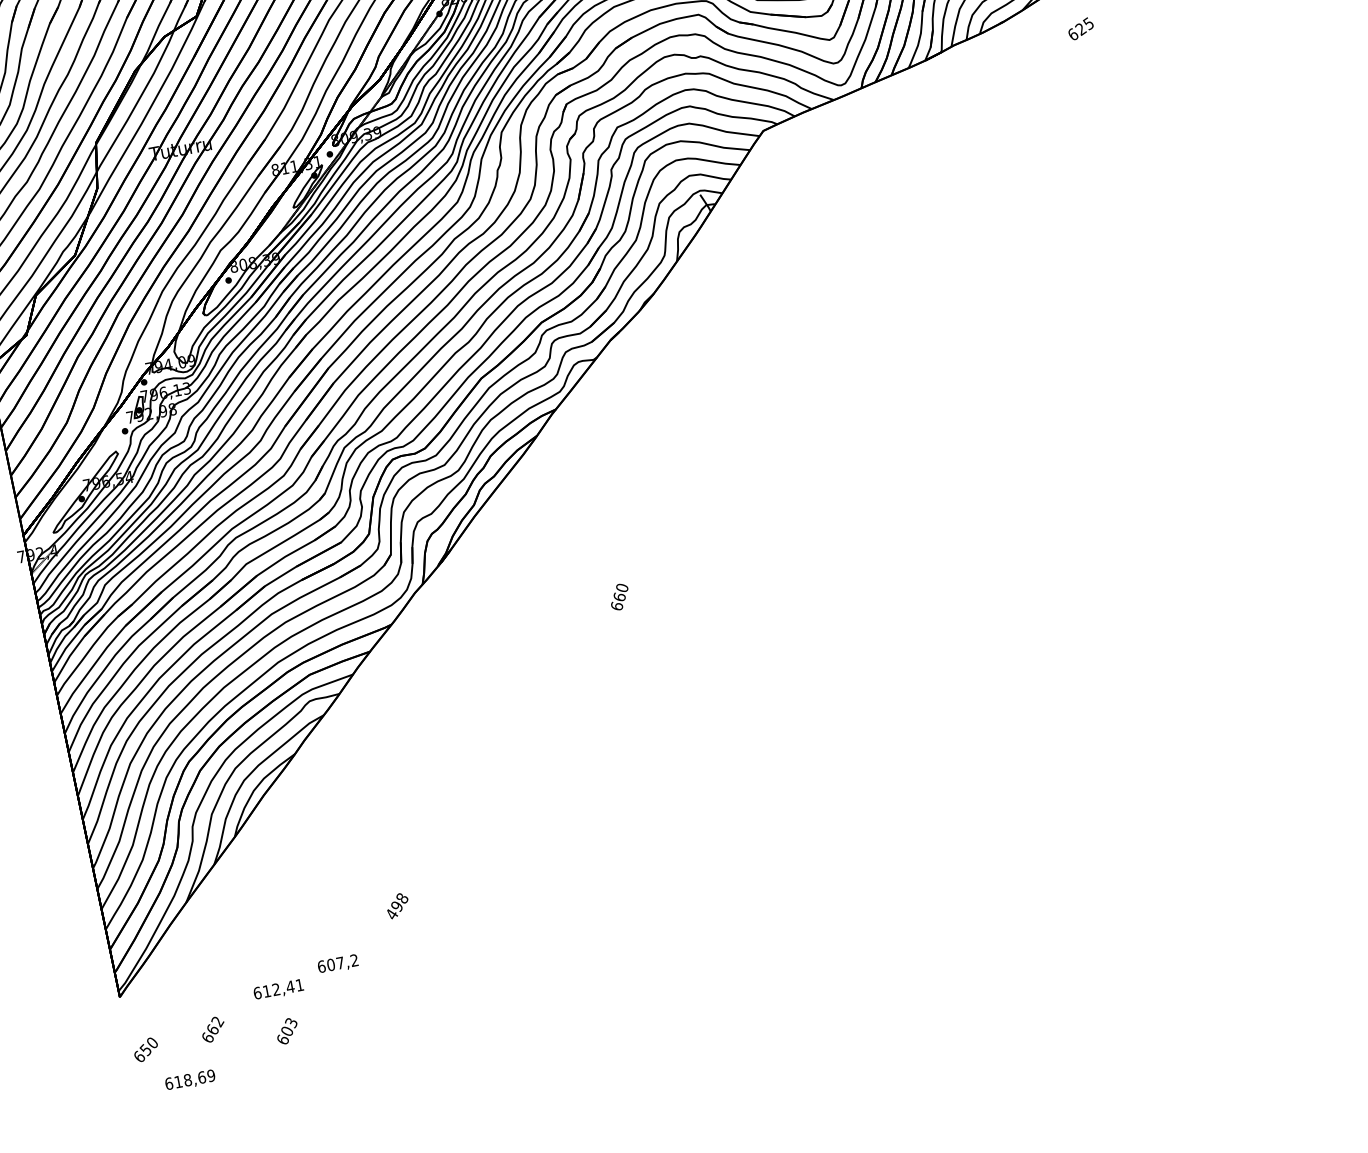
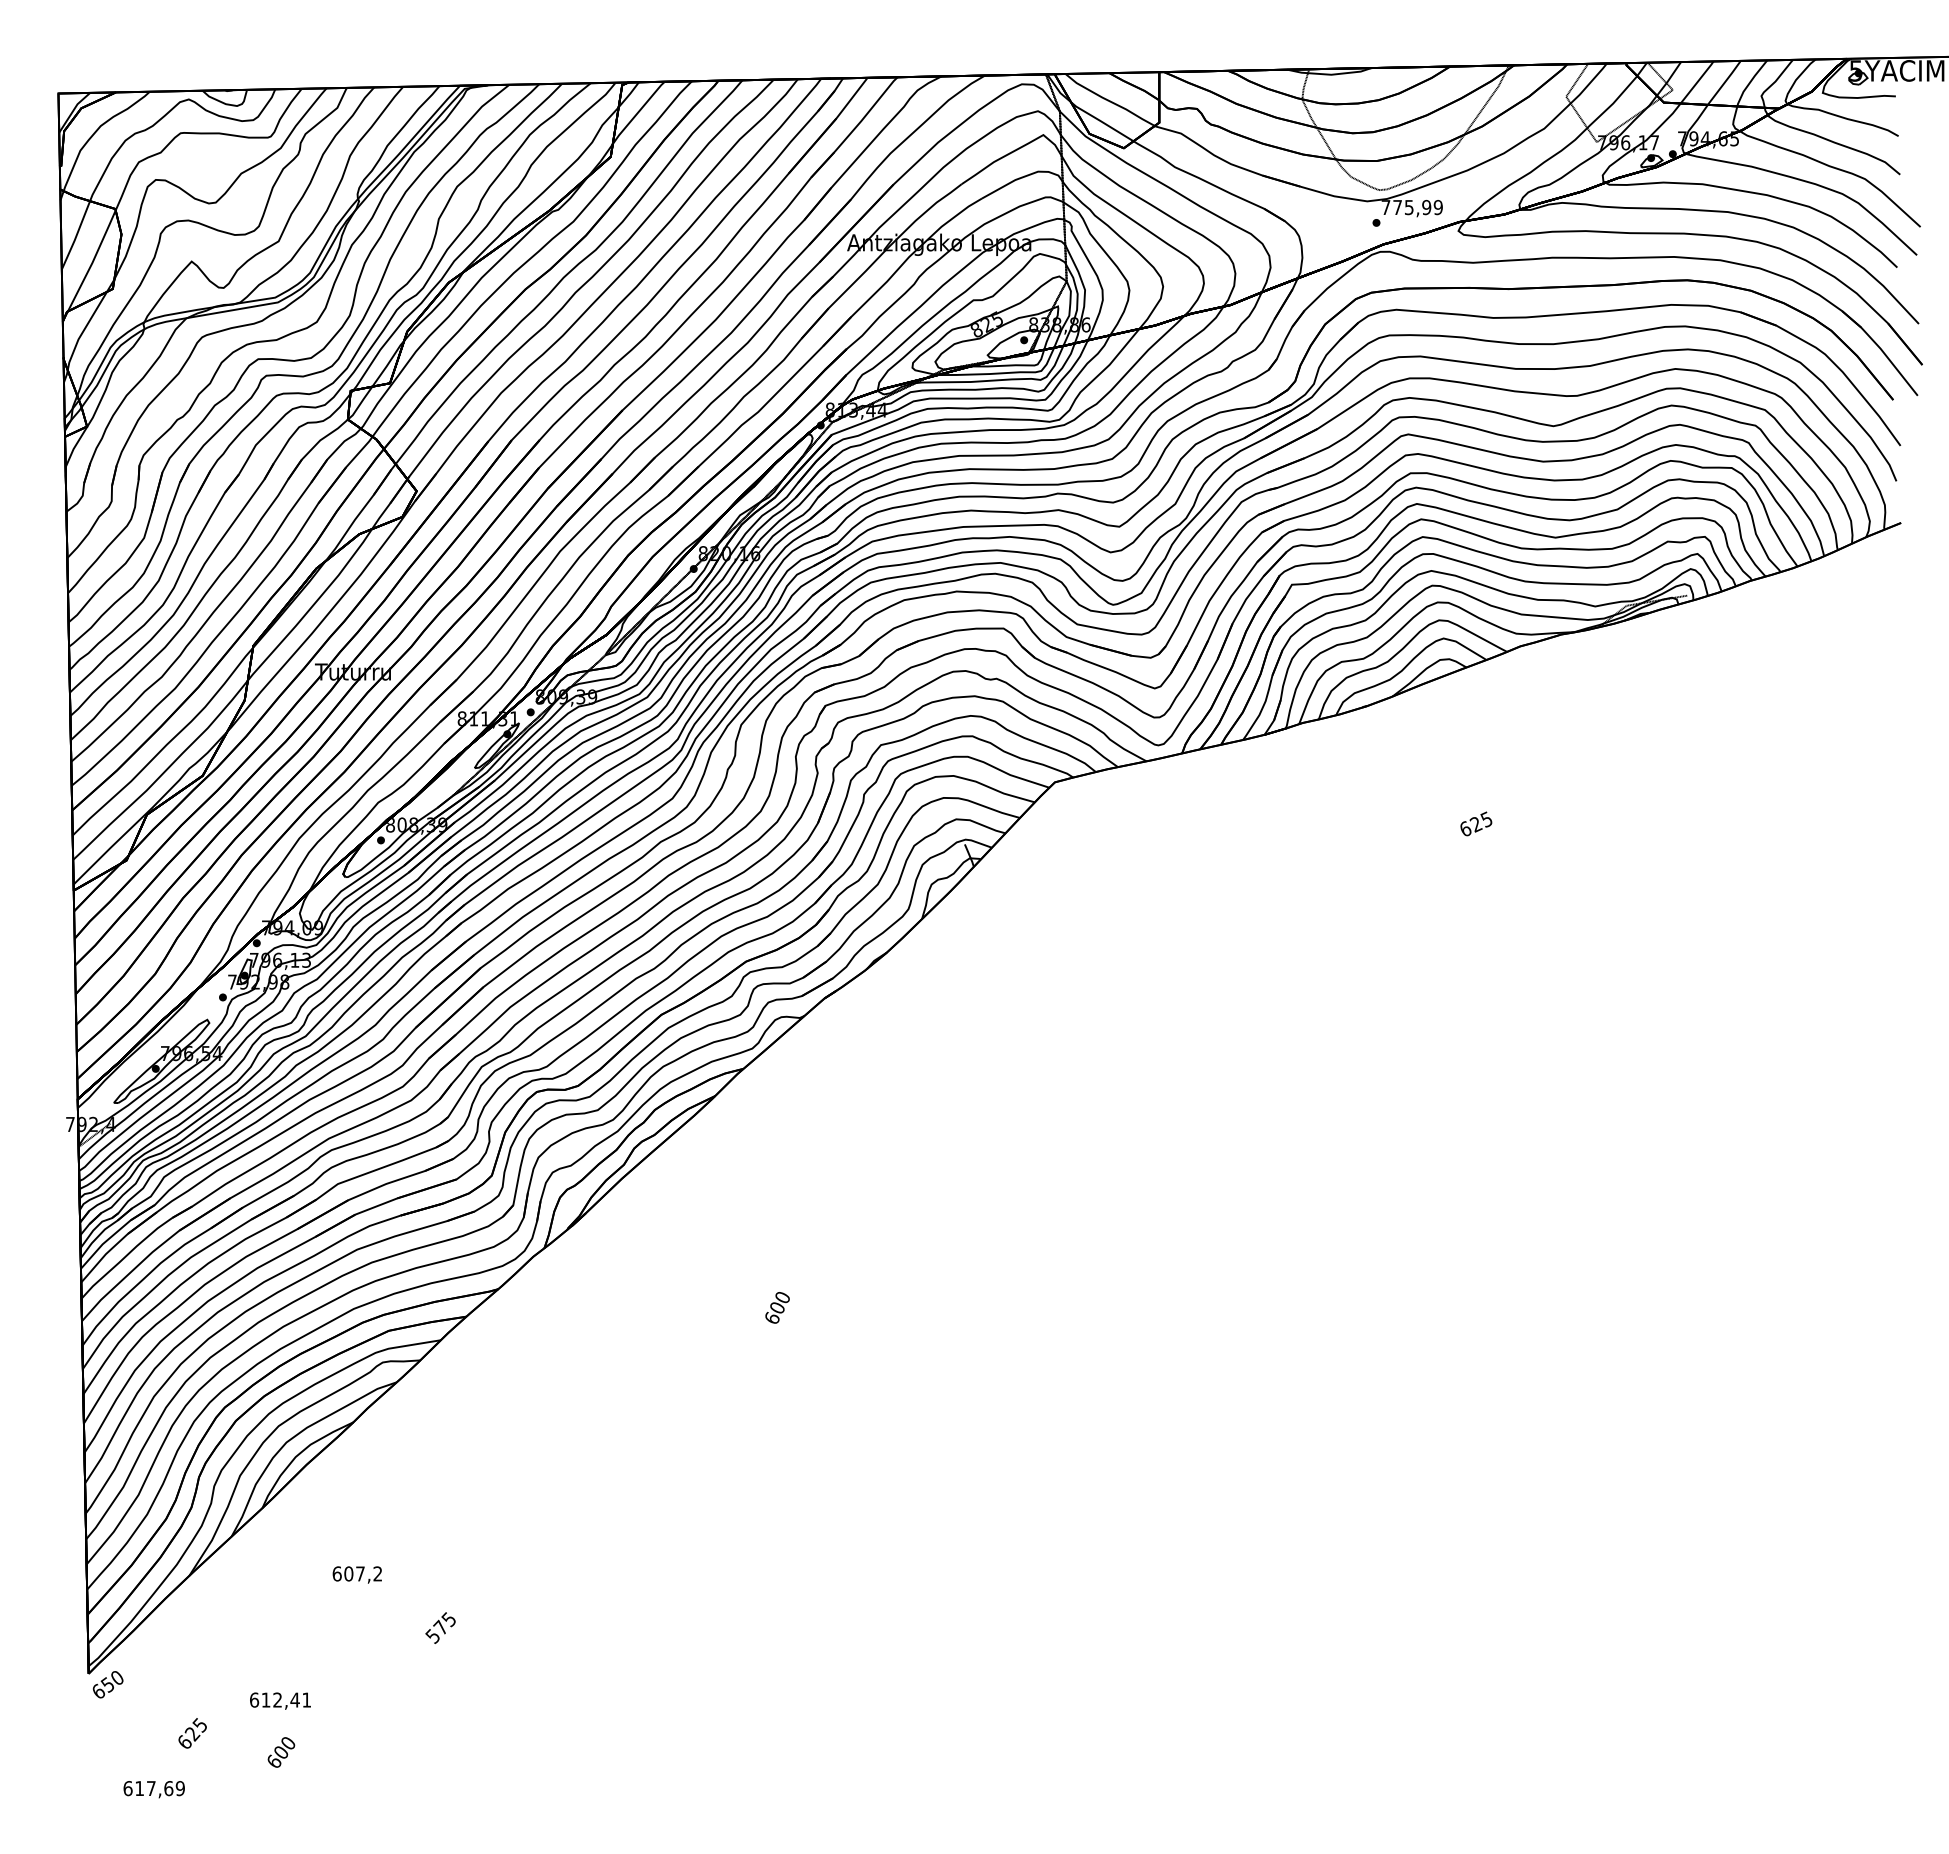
text: (1081, 28) -> (1476, 823), moved
text: (619, 595) -> (777, 1306), 660 -> 600
text: (396, 906) -> (440, 1627), 498 -> 575
text: (337, 964) -> (356, 1574), moved
text: (290, 1023) -> (287, 1743), 603 -> 600
text: (215, 1025) -> (196, 1729), 662 -> 625
text: (146, 1049) -> (108, 1684), moved
text: (187, 1080) -> (150, 1788), 618,69 -> 617,69

